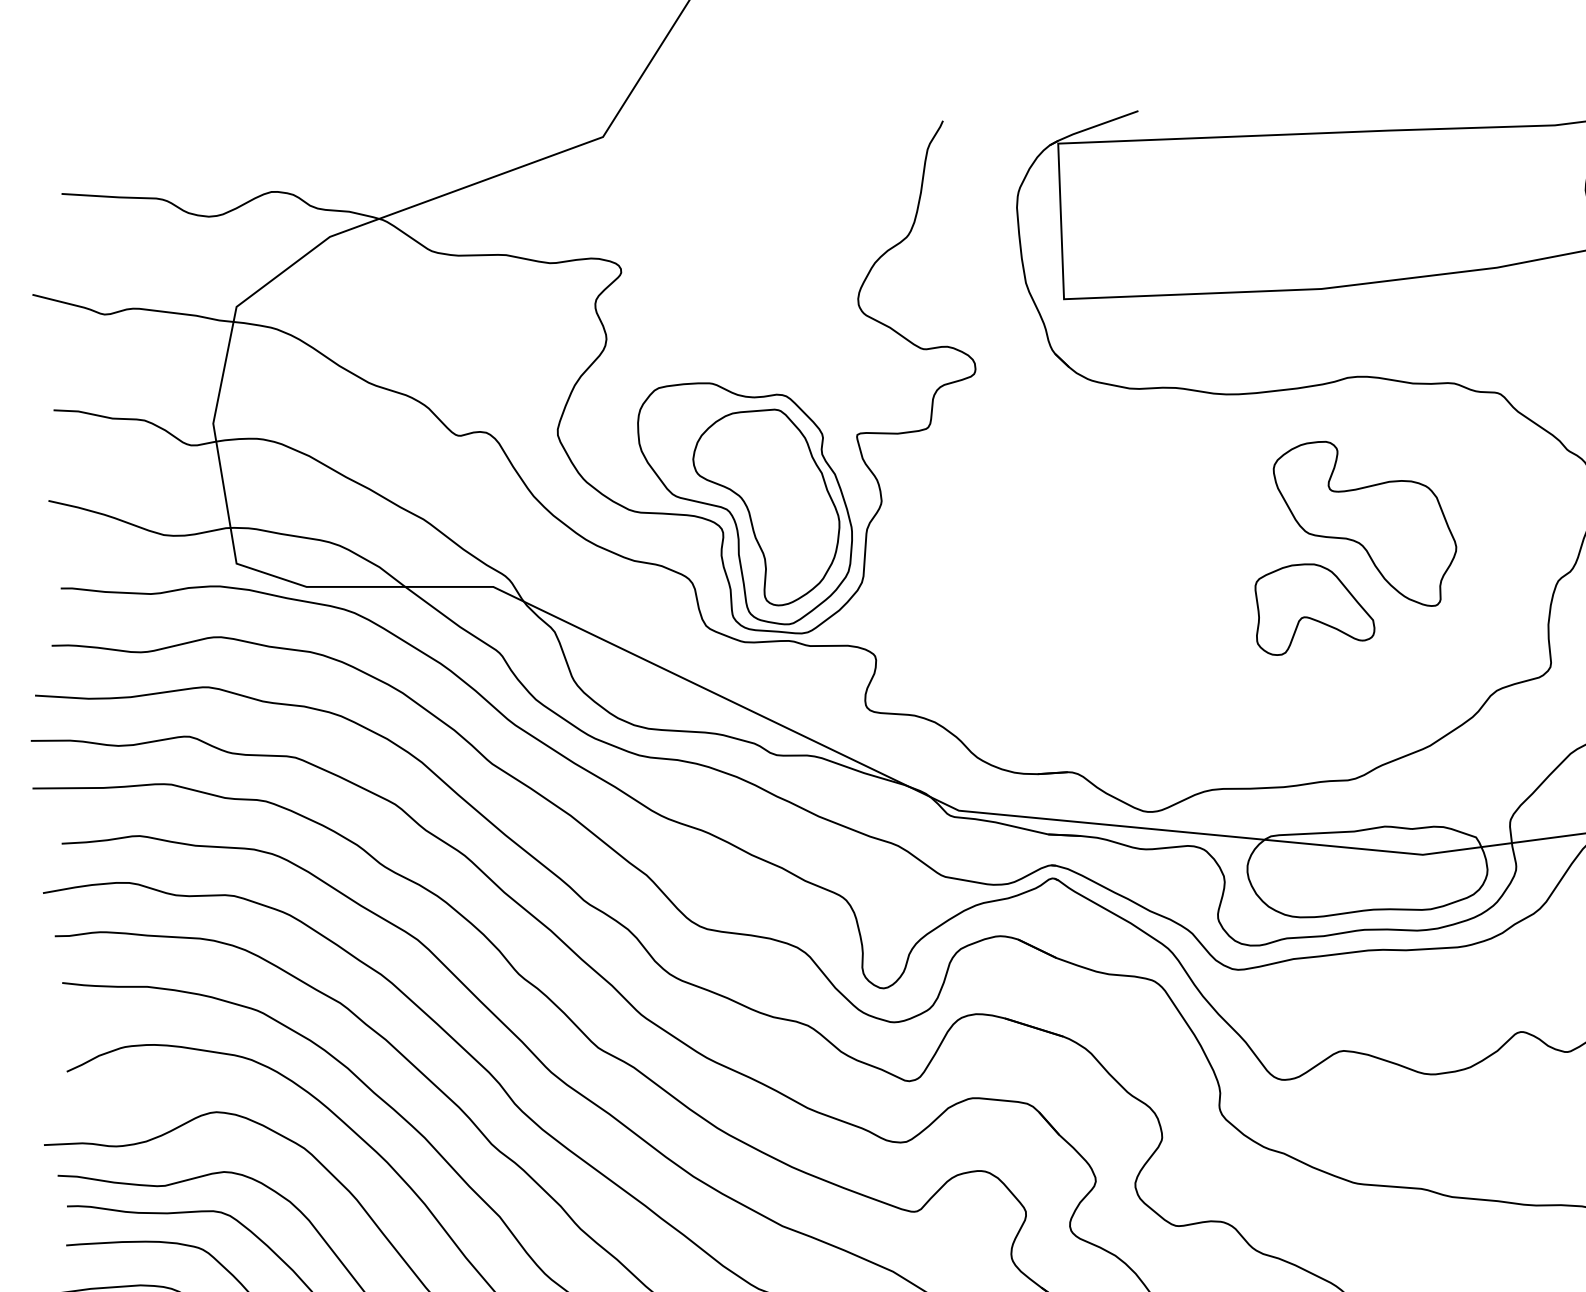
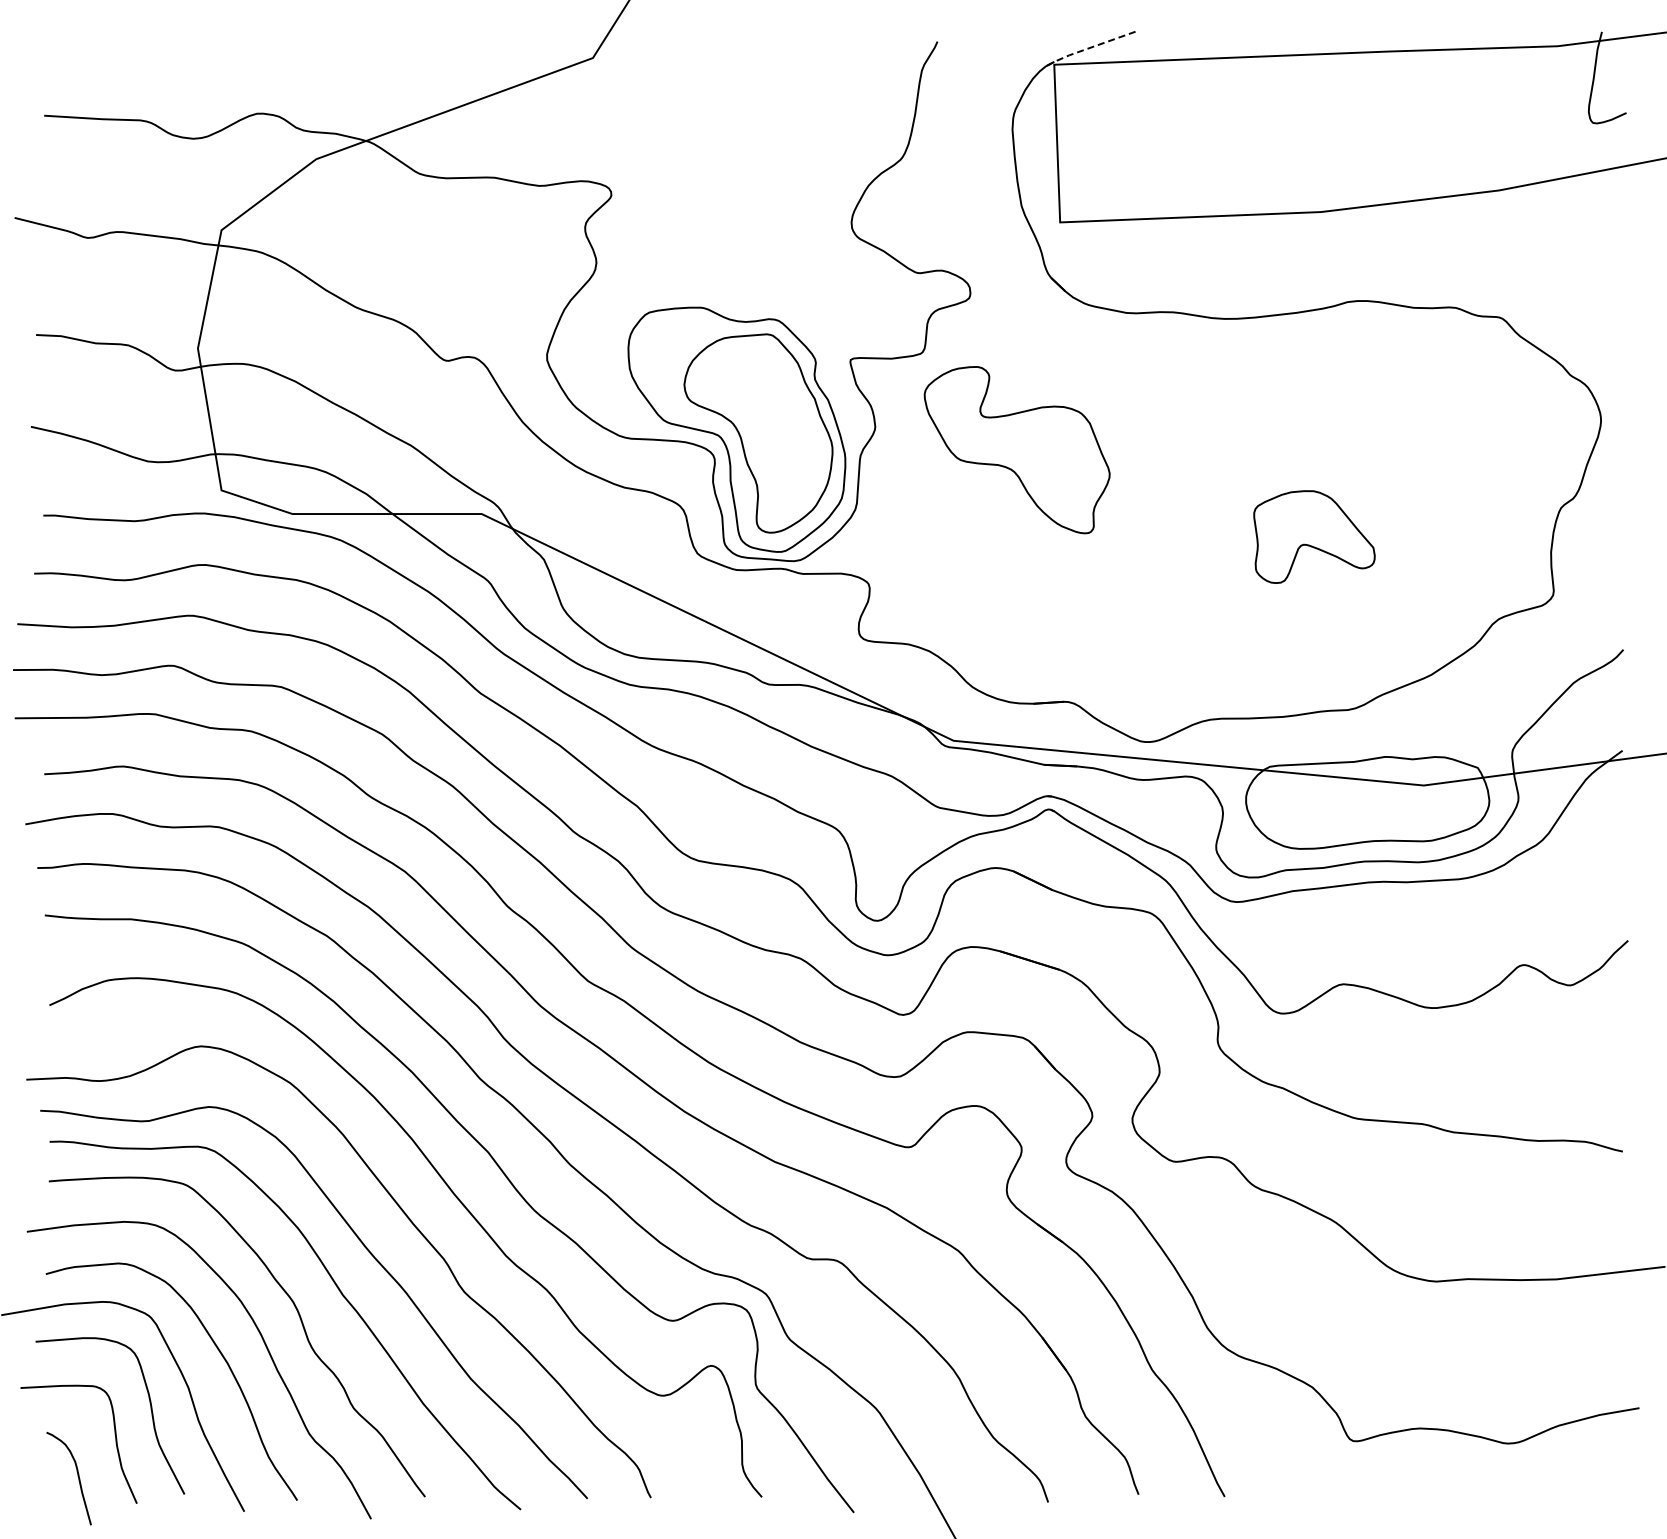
line: (1091, 127) -> (1088, 48), solid -> dashed
part: (1364, 524) -> (1016, 450), moved

